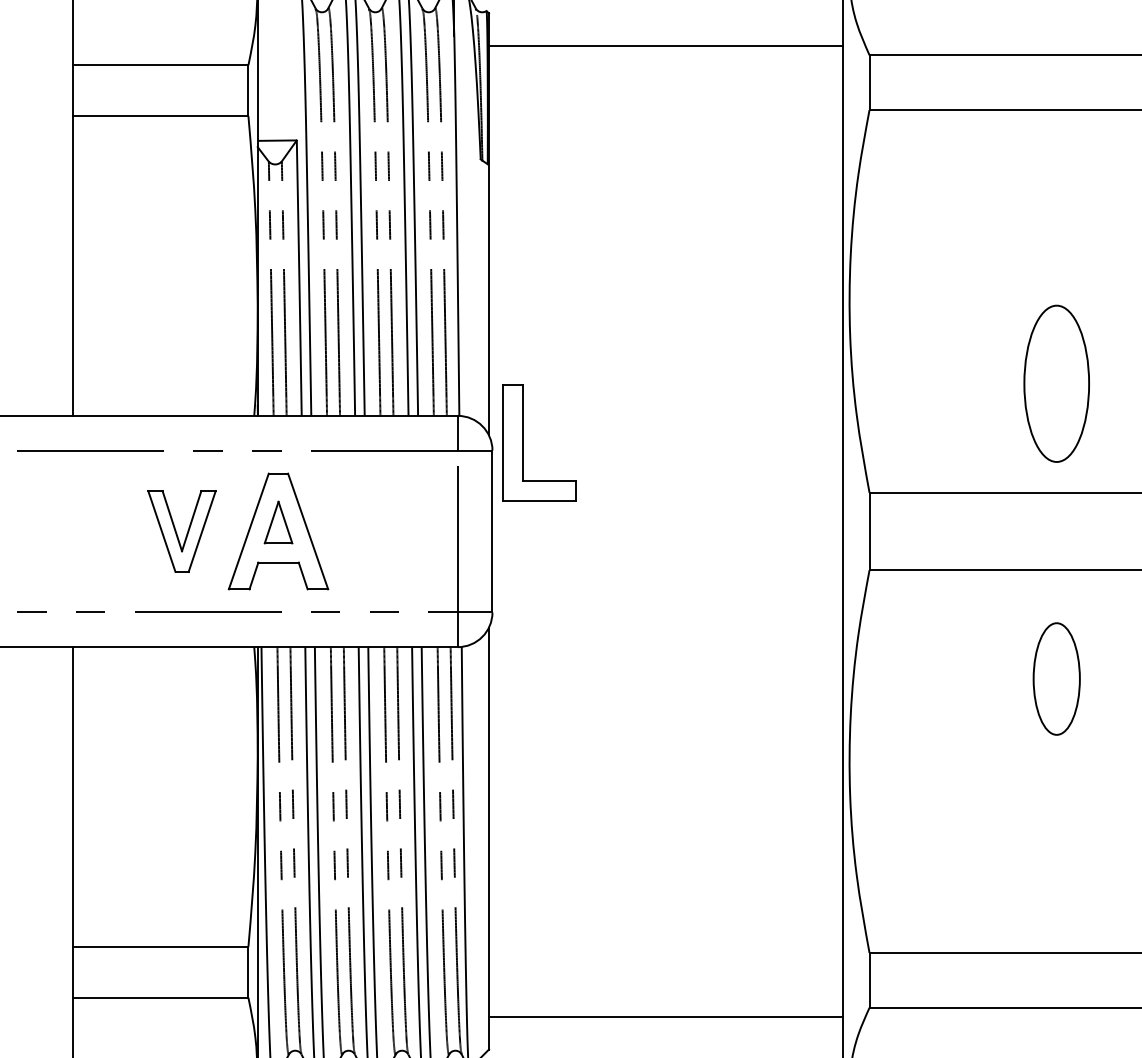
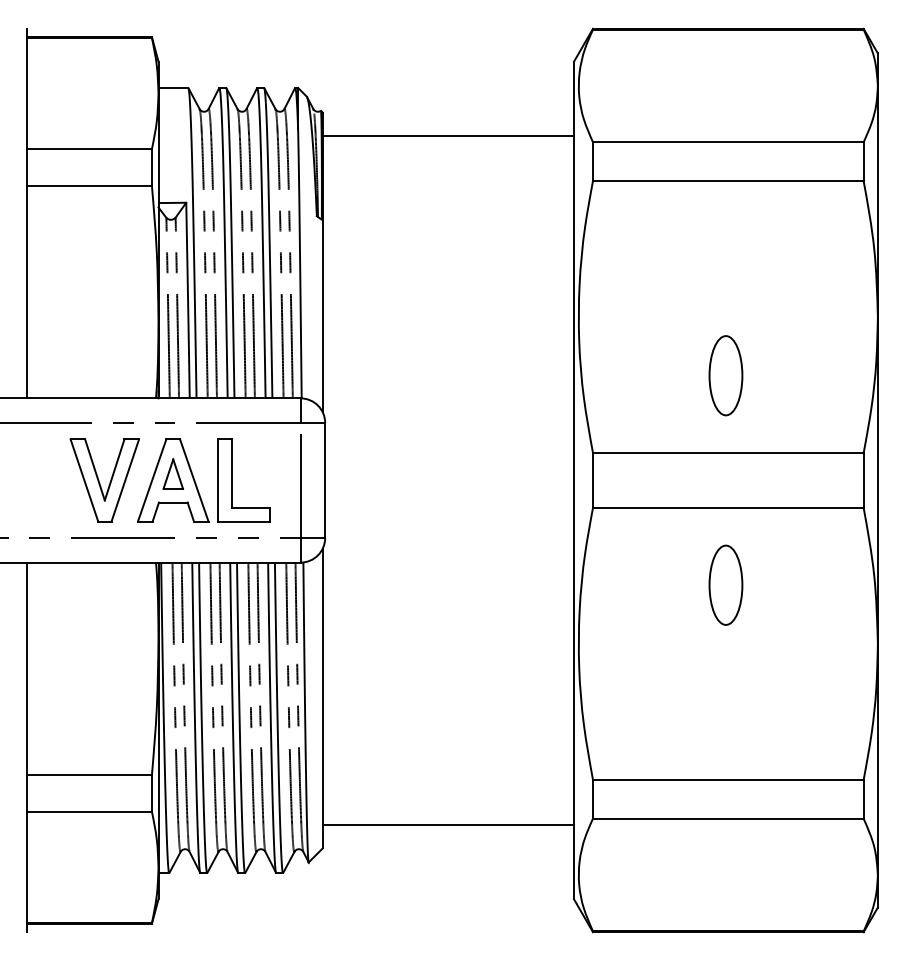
part: (1056, 383) -> (725, 375), size x0.71
part: (523, 442) -> (232, 480), moved
part: (181, 531) -> (104, 480), size x1.43

